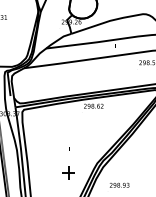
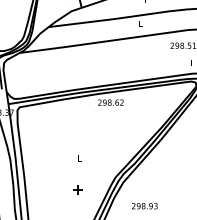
part: (68, 172) -> (77, 189), size x0.6

